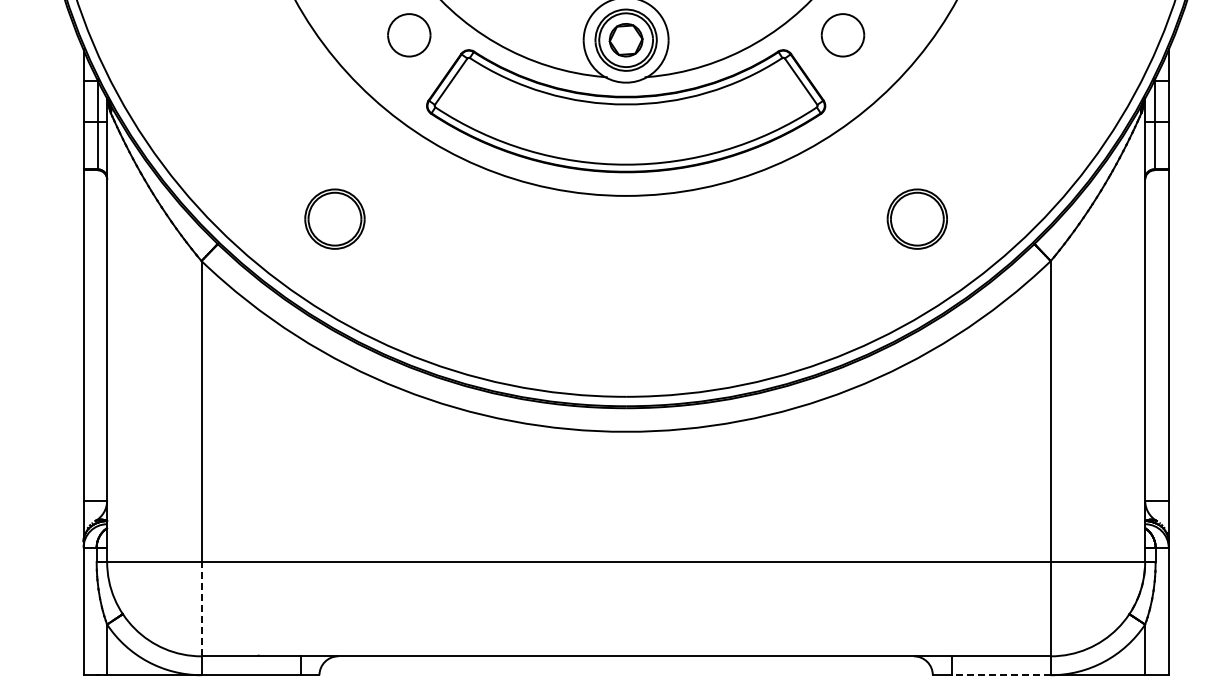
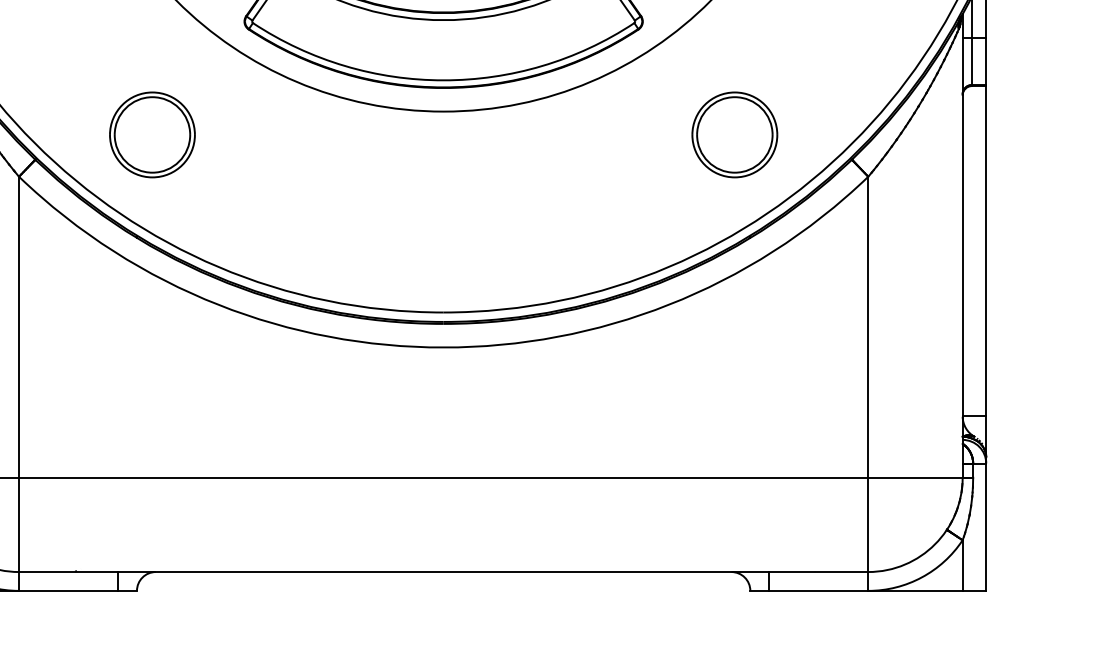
part: (334, 218) -> (152, 134), size x1.43
part: (917, 218) -> (735, 134), size x1.43
line: (201, 608) -> (19, 524), dashed -> solid
line: (1001, 675) -> (819, 591), dashed -> solid

